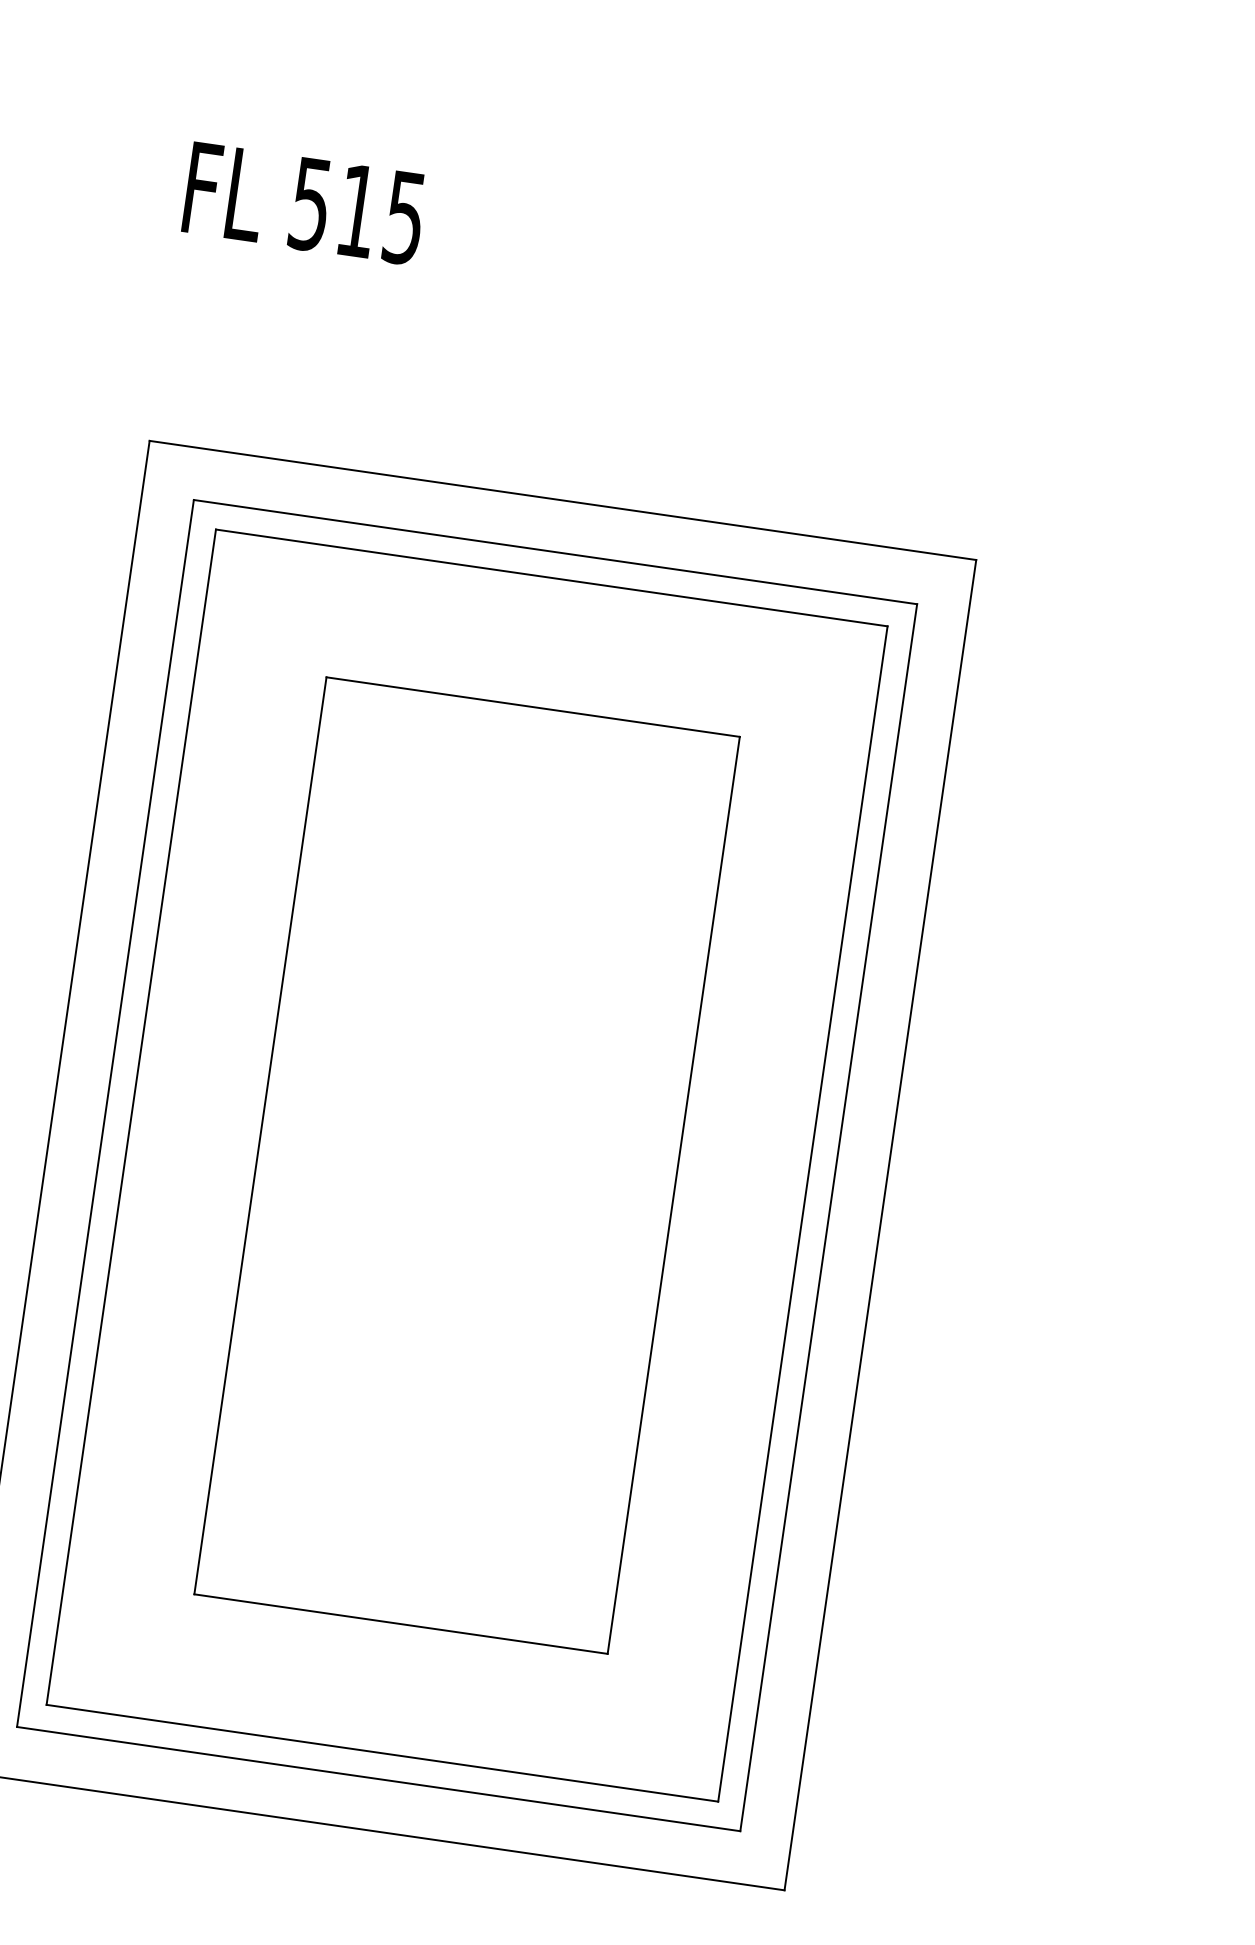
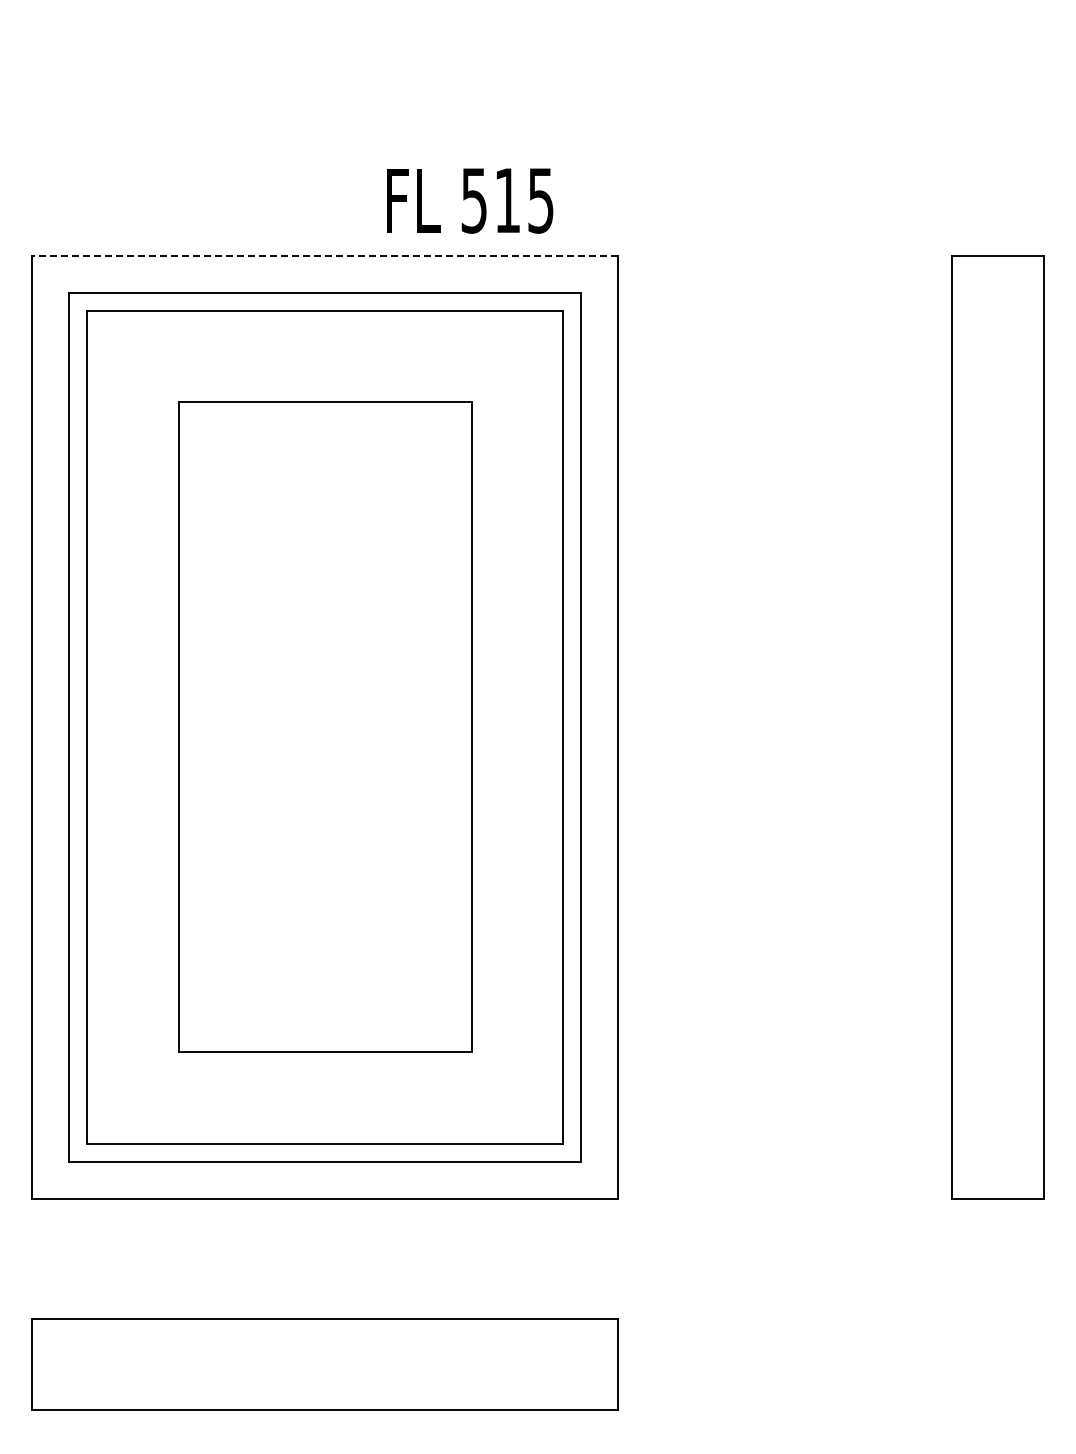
text: (305, 203) -> (470, 200), moved
line: (563, 499) -> (325, 255), solid -> dashed

